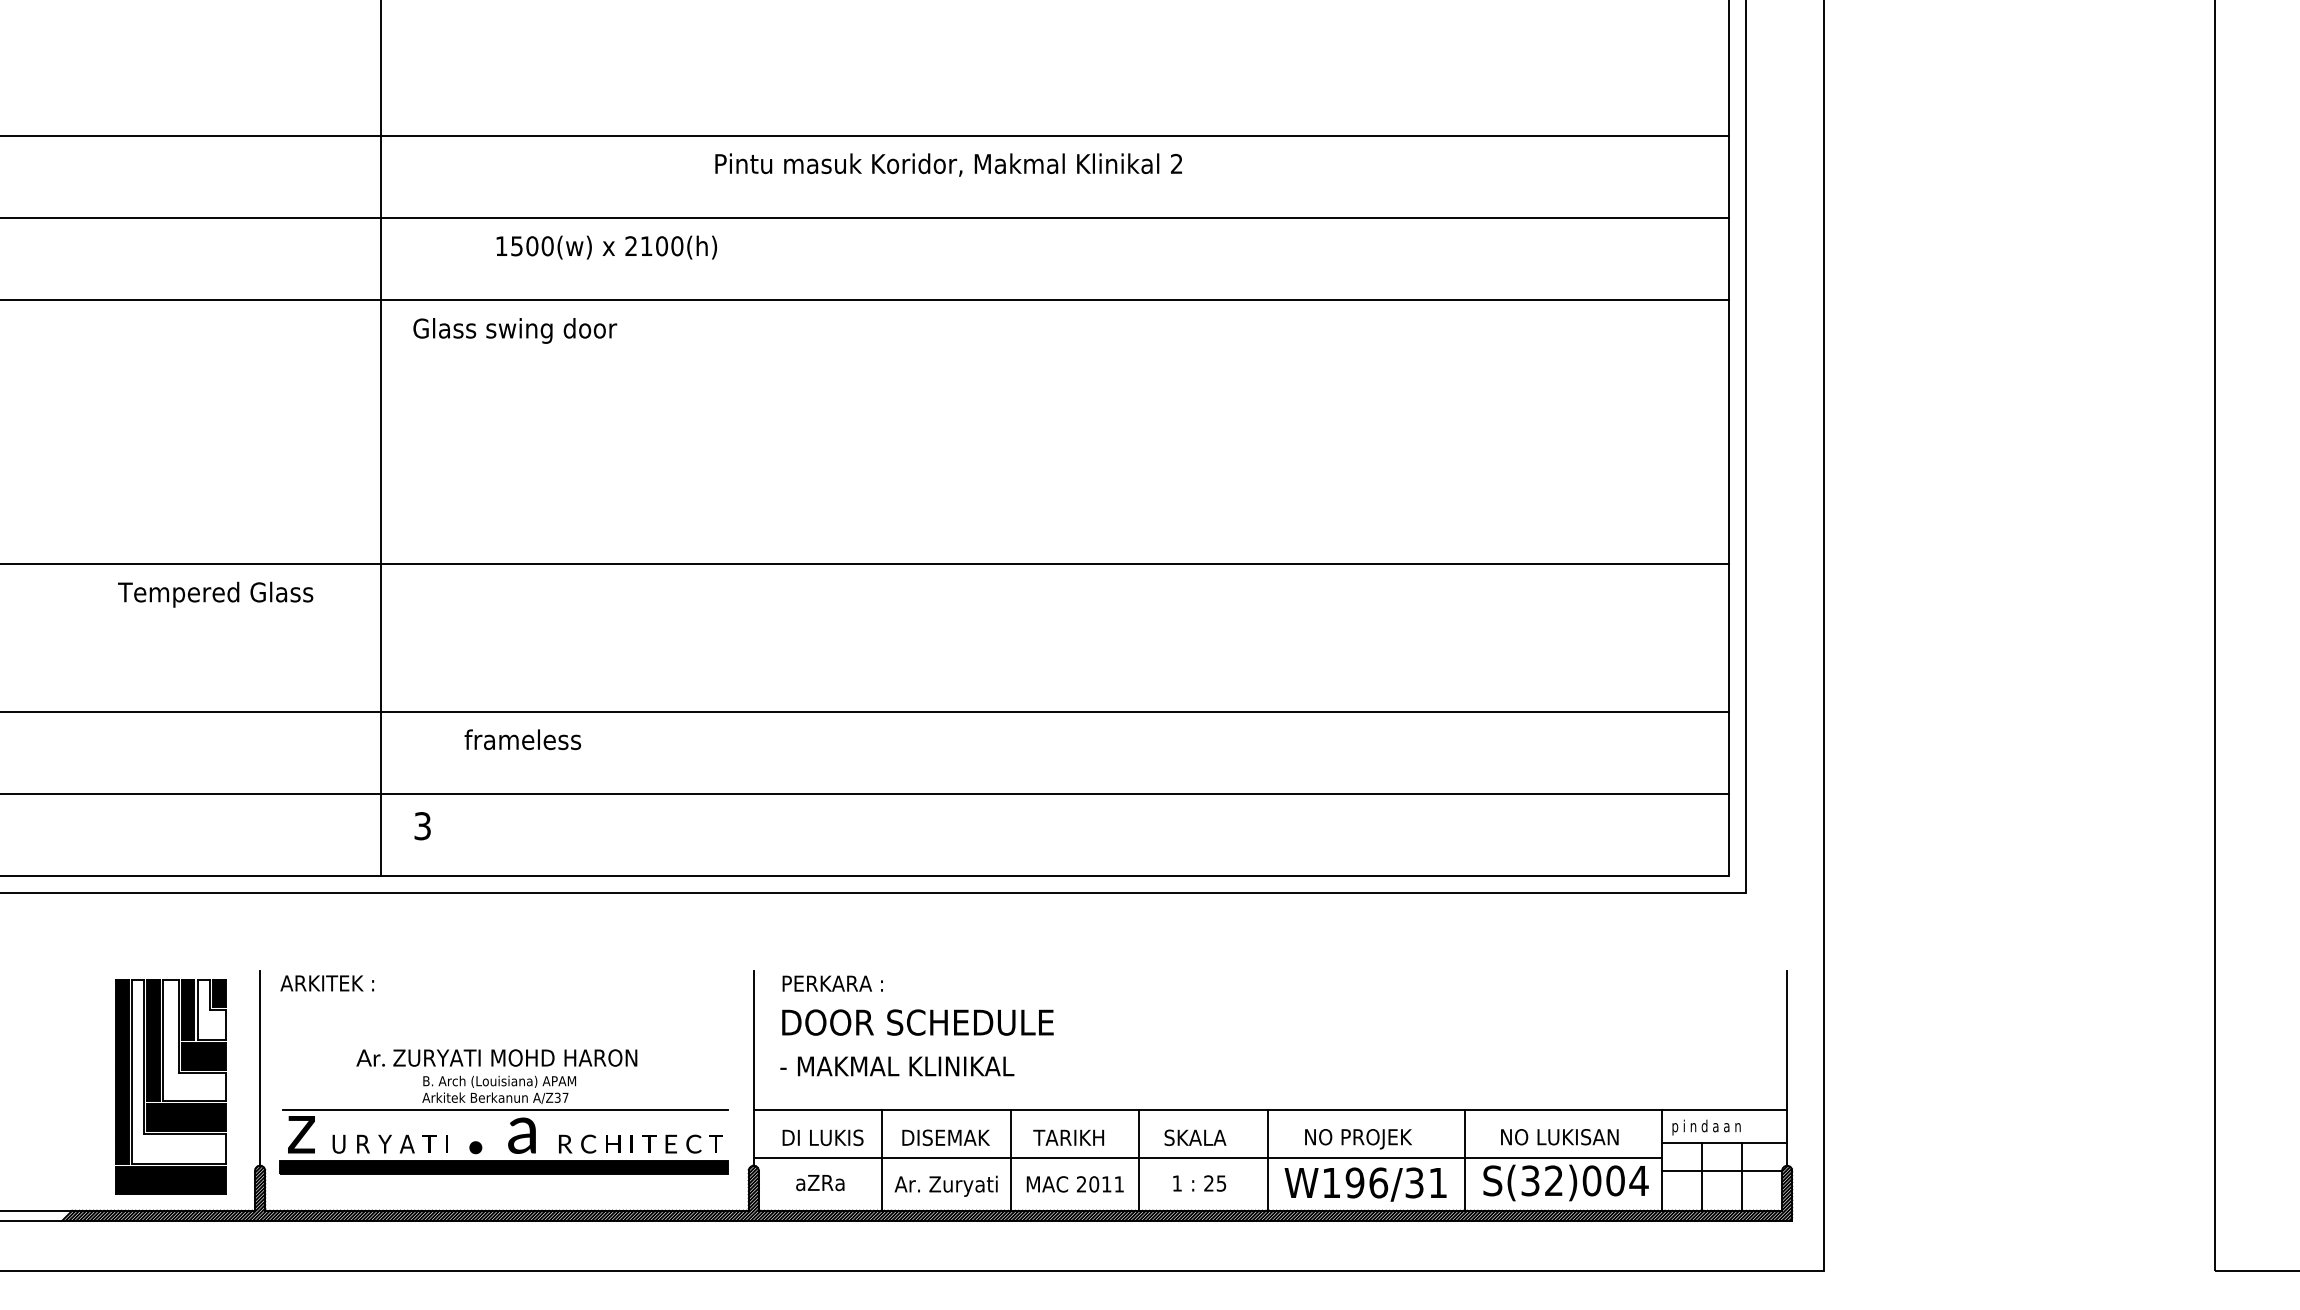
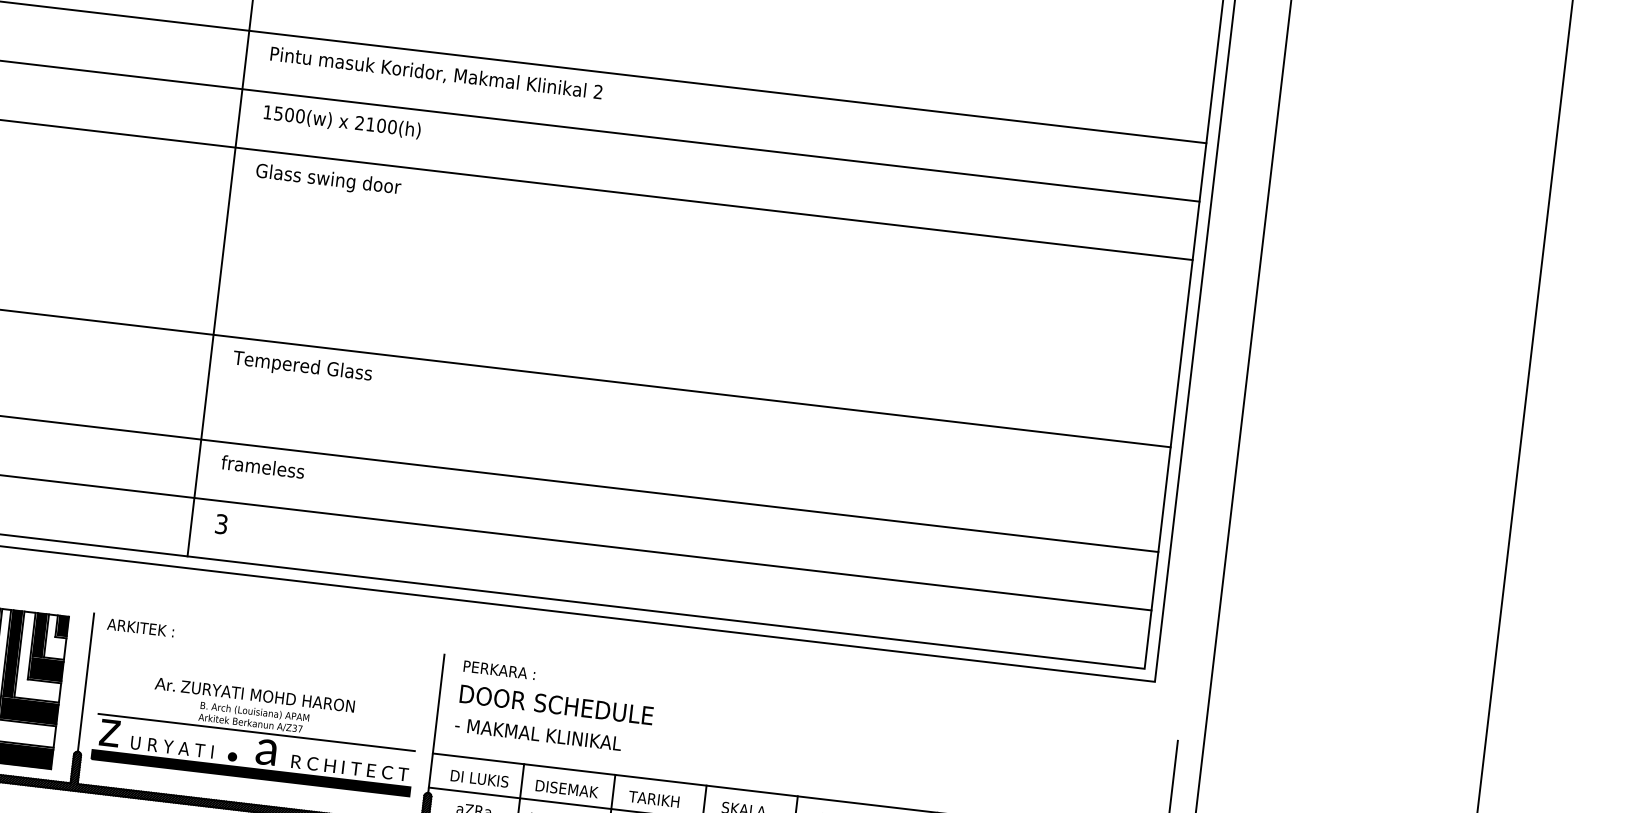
text: (948, 164) -> (436, 73), moved
text: (606, 247) -> (342, 122), moved
text: (215, 594) -> (302, 367), moved
text: (522, 739) -> (262, 466), moved

